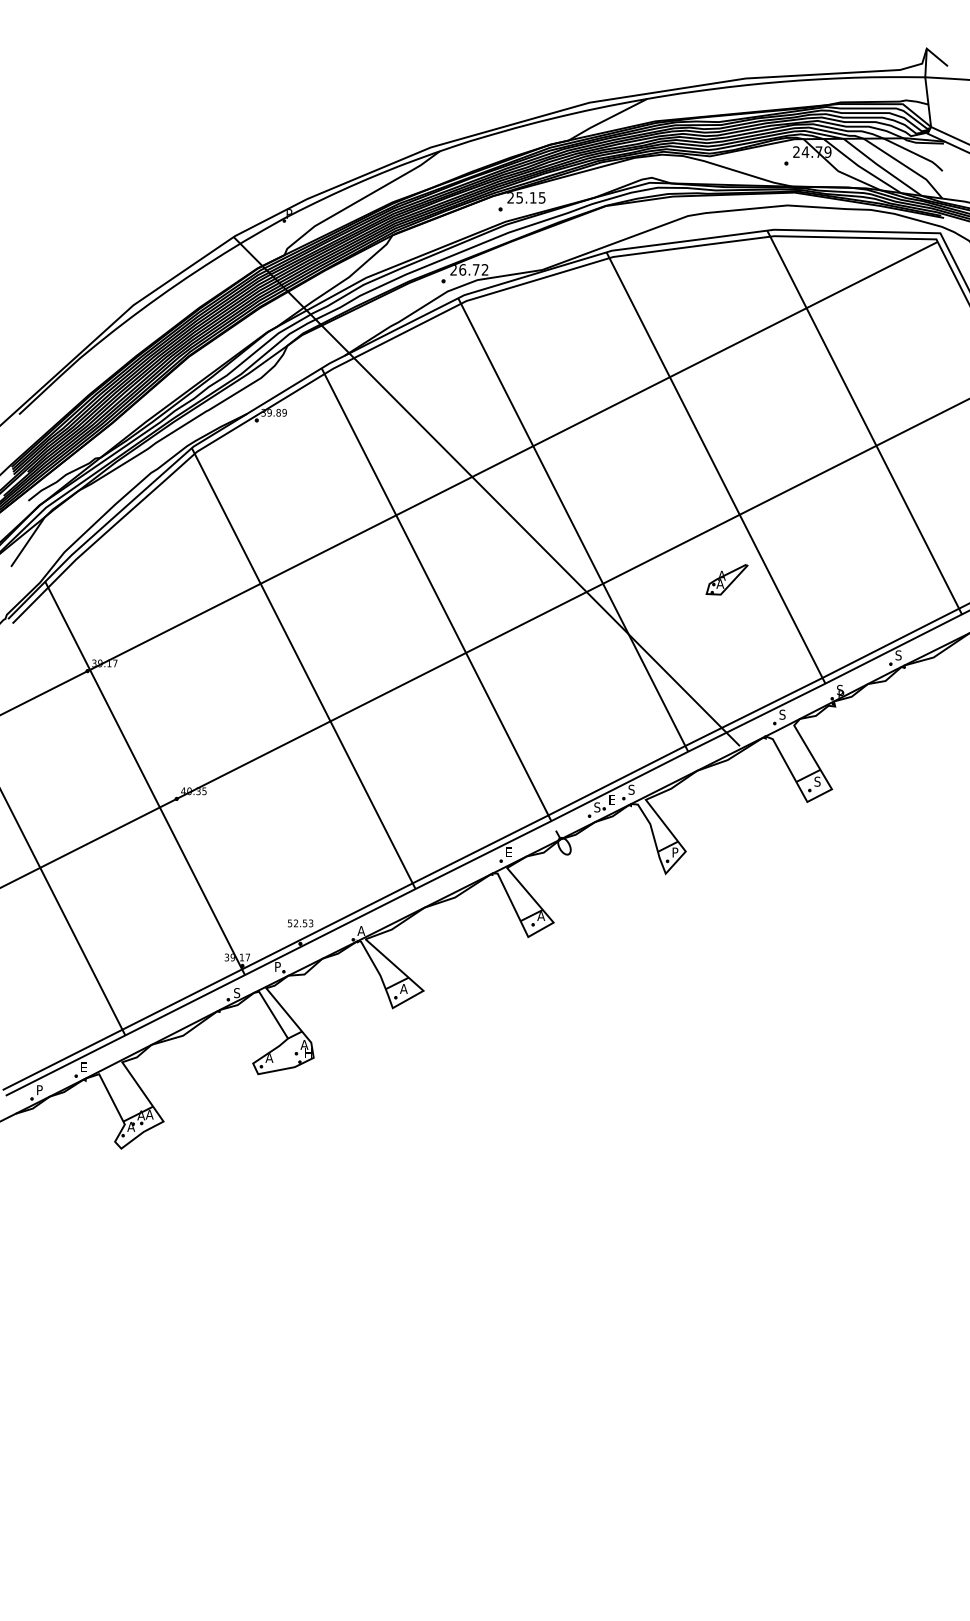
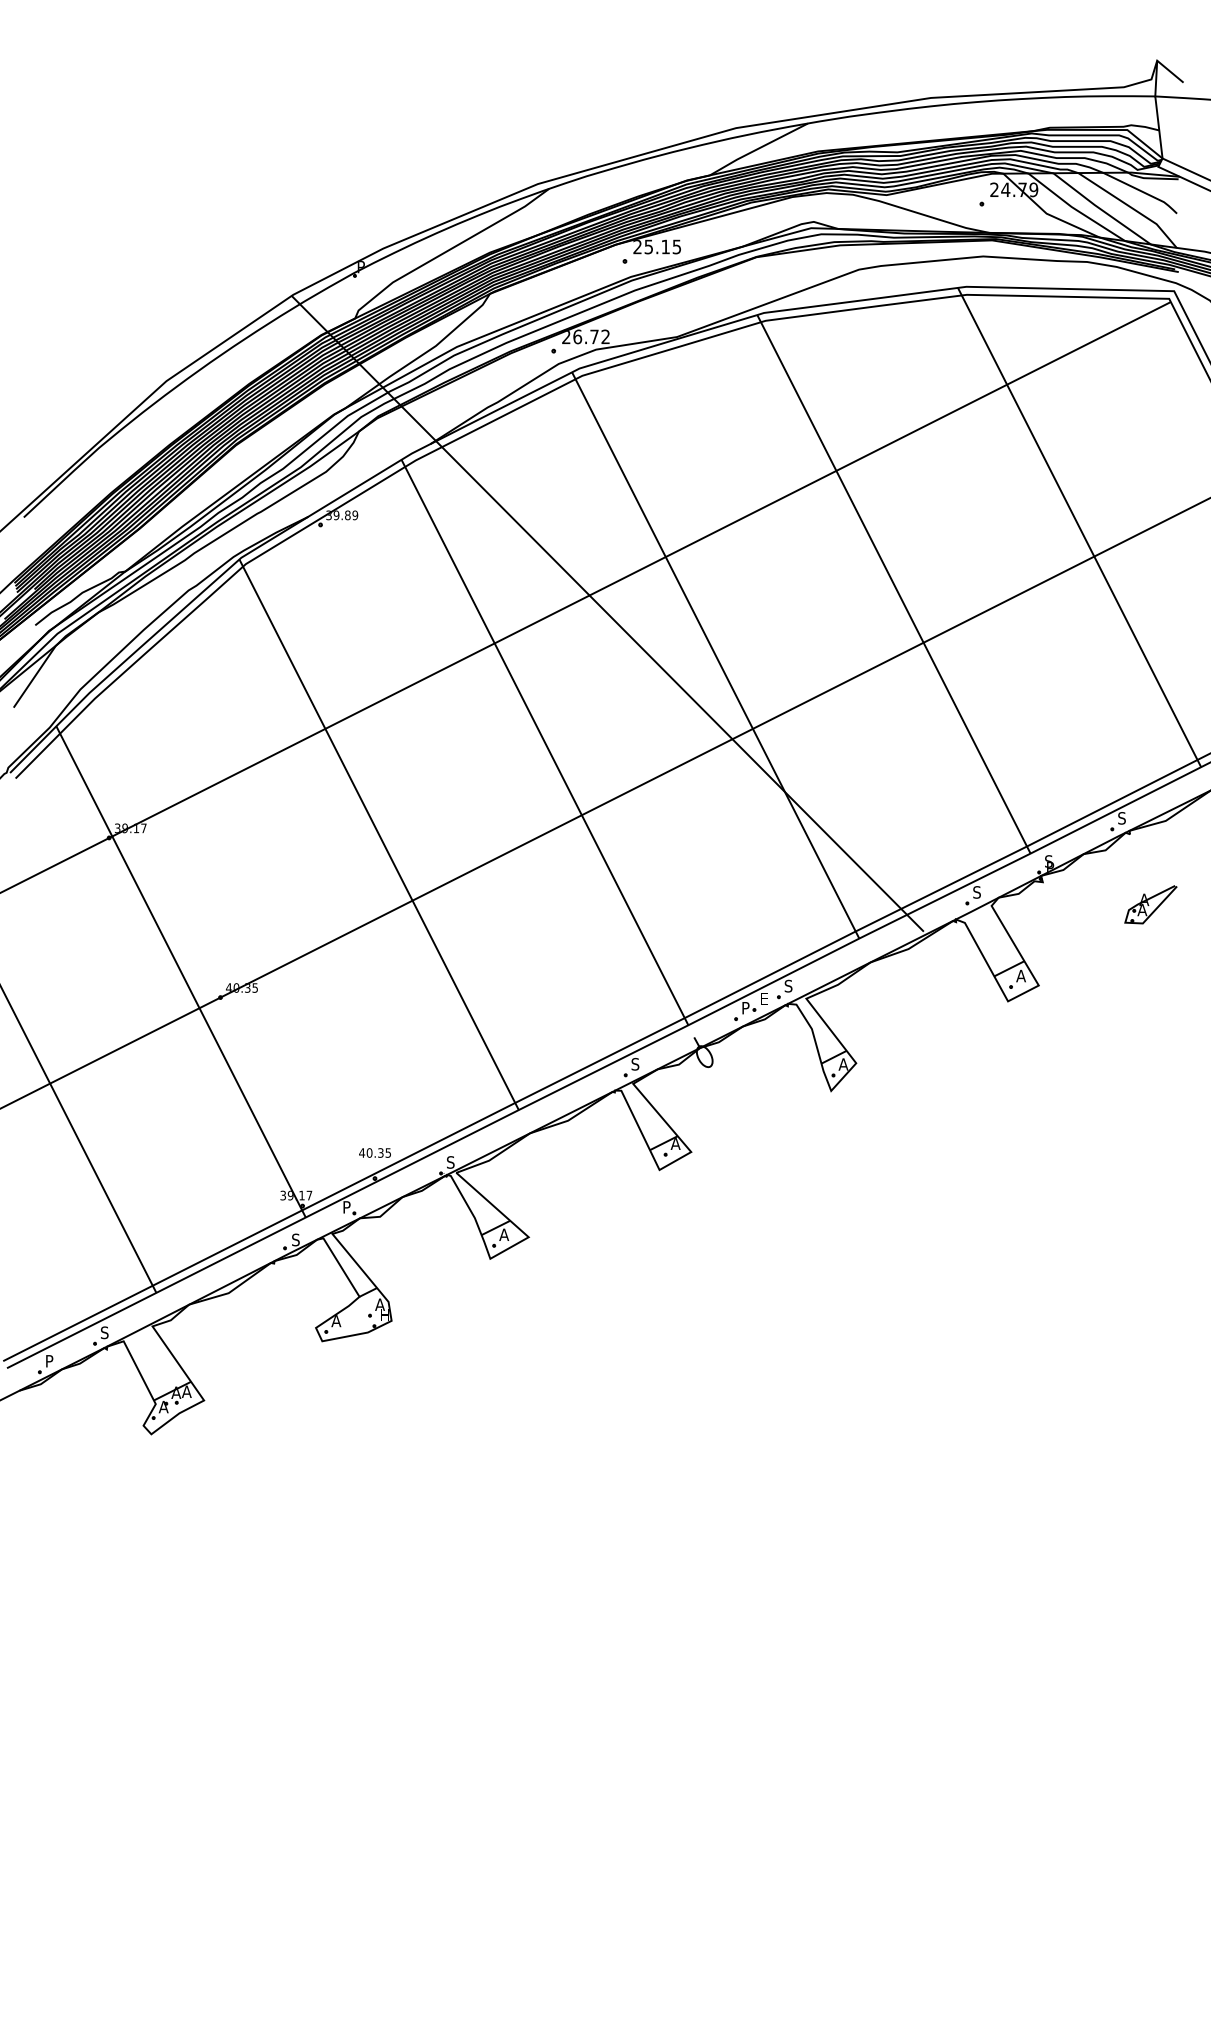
part: (726, 579) -> (1150, 904), moved
text: (817, 781) -> (1020, 975), S -> A
text: (597, 806) -> (745, 1007), S -> P
text: (509, 851) -> (635, 1063), E -> S
text: (675, 852) -> (843, 1064), P -> A
text: (300, 923) -> (375, 1152), 52.53 -> 40.35
text: (360, 931) -> (450, 1162), A -> S
text: (83, 1067) -> (104, 1332), E -> S

